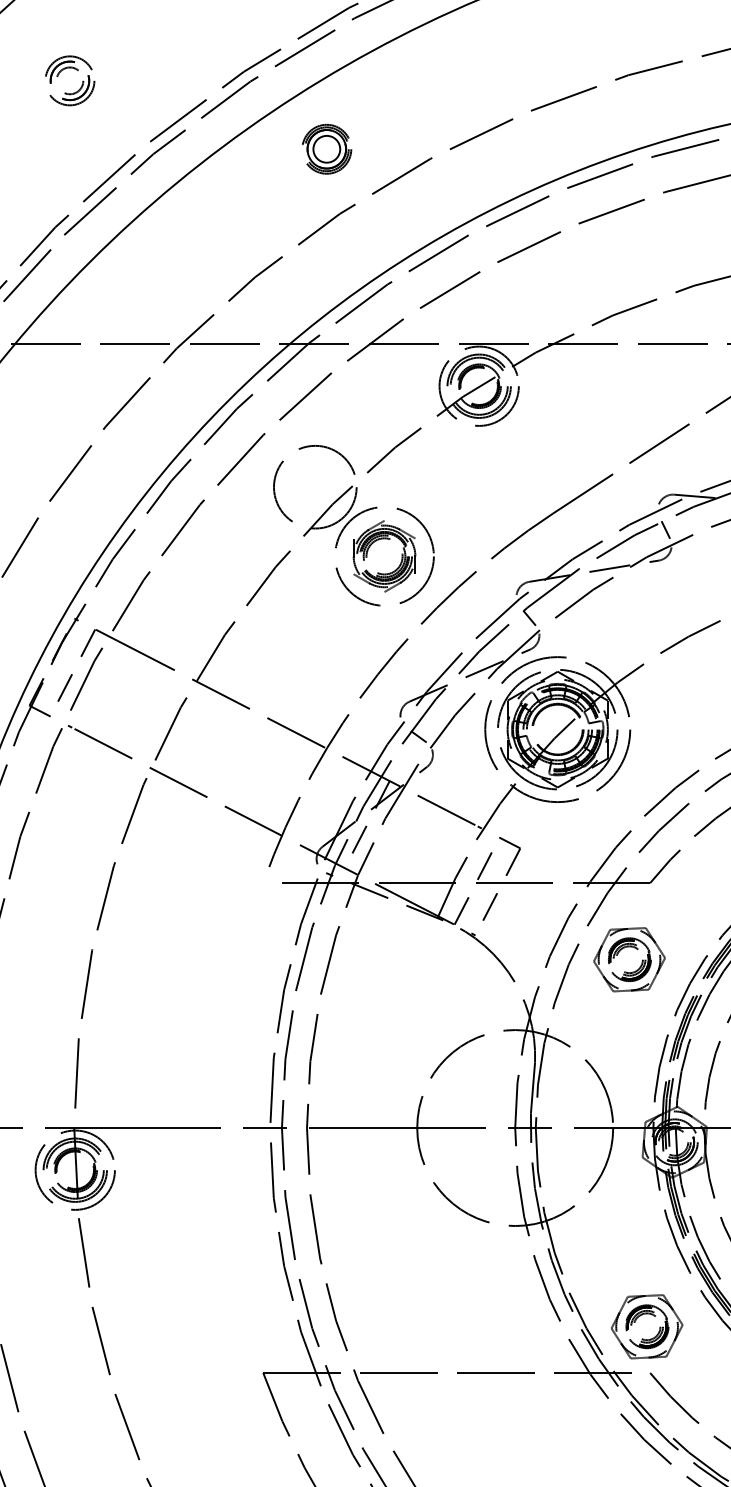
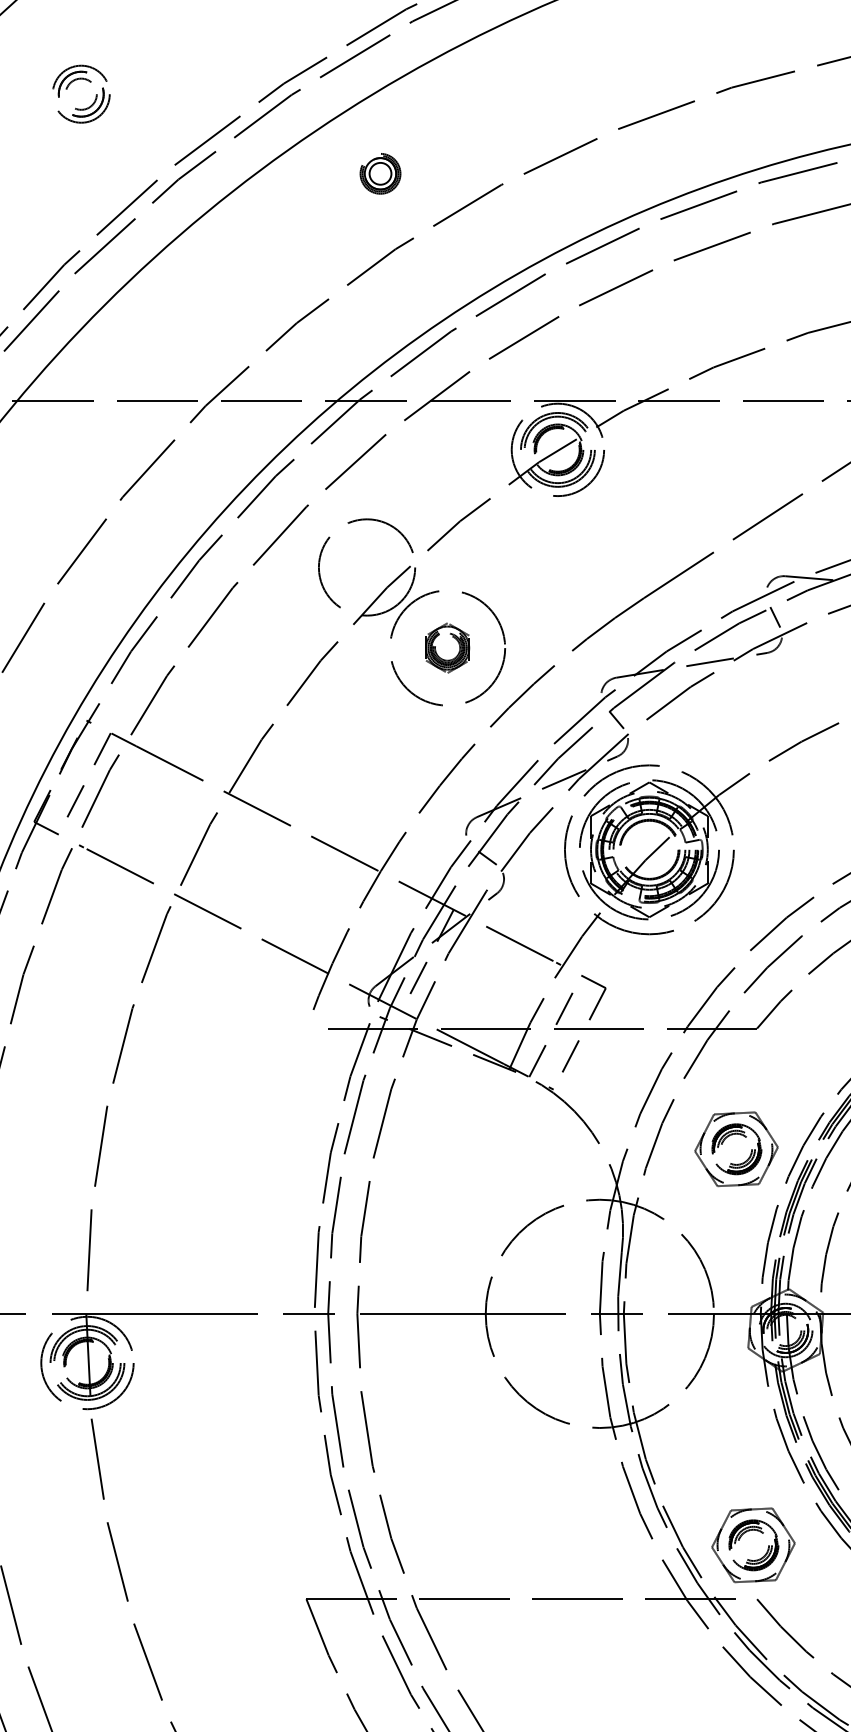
part: (326, 148) -> (380, 173), size x0.7
part: (384, 556) -> (447, 648), size x0.6
part: (629, 959) -> (736, 1149), moved

